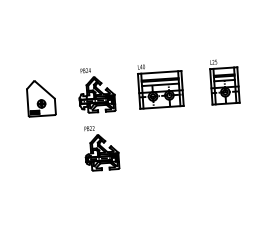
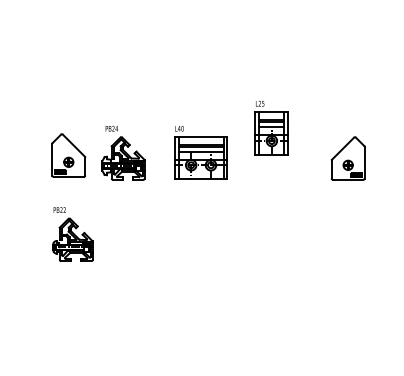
part: (224, 82) -> (271, 128), moved
part: (40, 98) -> (68, 155), moved
part: (101, 148) -> (72, 234), moved

